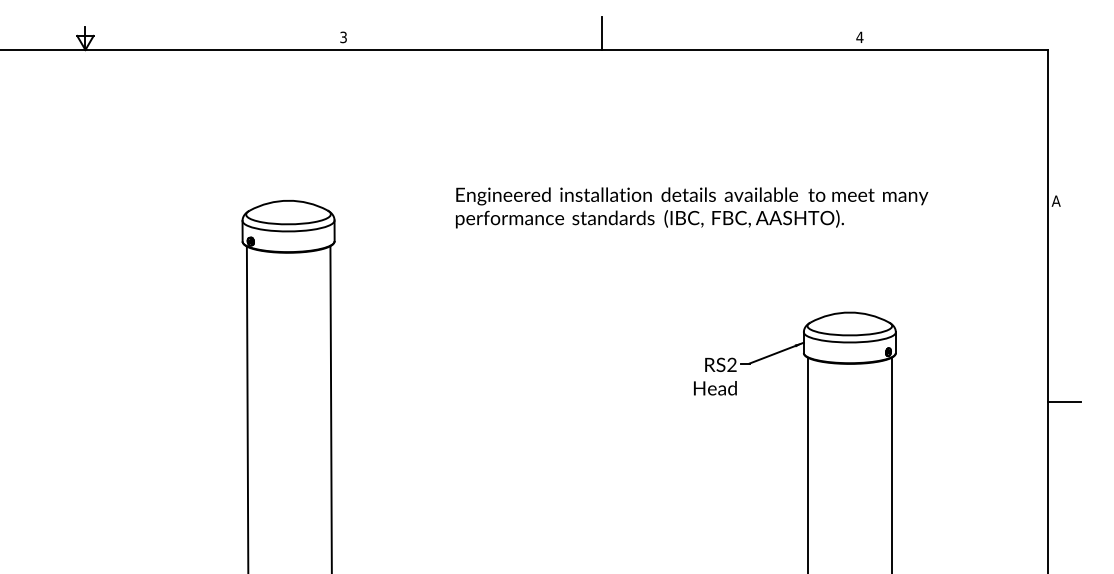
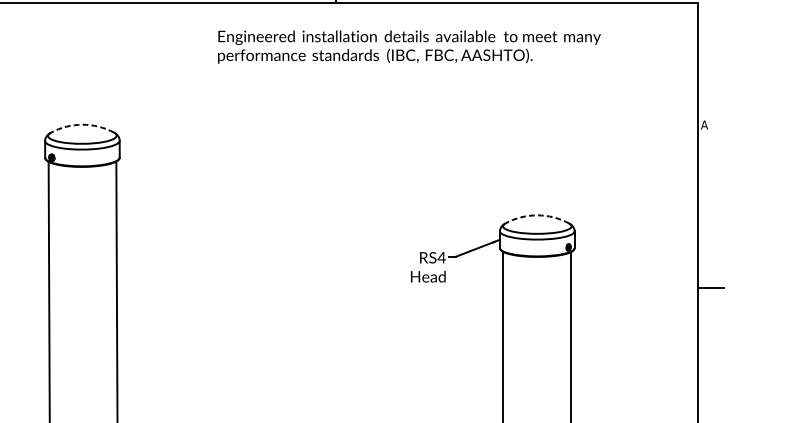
arc: (288, 200) -> (82, 124), solid -> dashed
text: (692, 207) -> (409, 46), moved
arc: (849, 312) -> (537, 215), solid -> dashed
text: (731, 364) -> (441, 257), RS2 -> RS4

